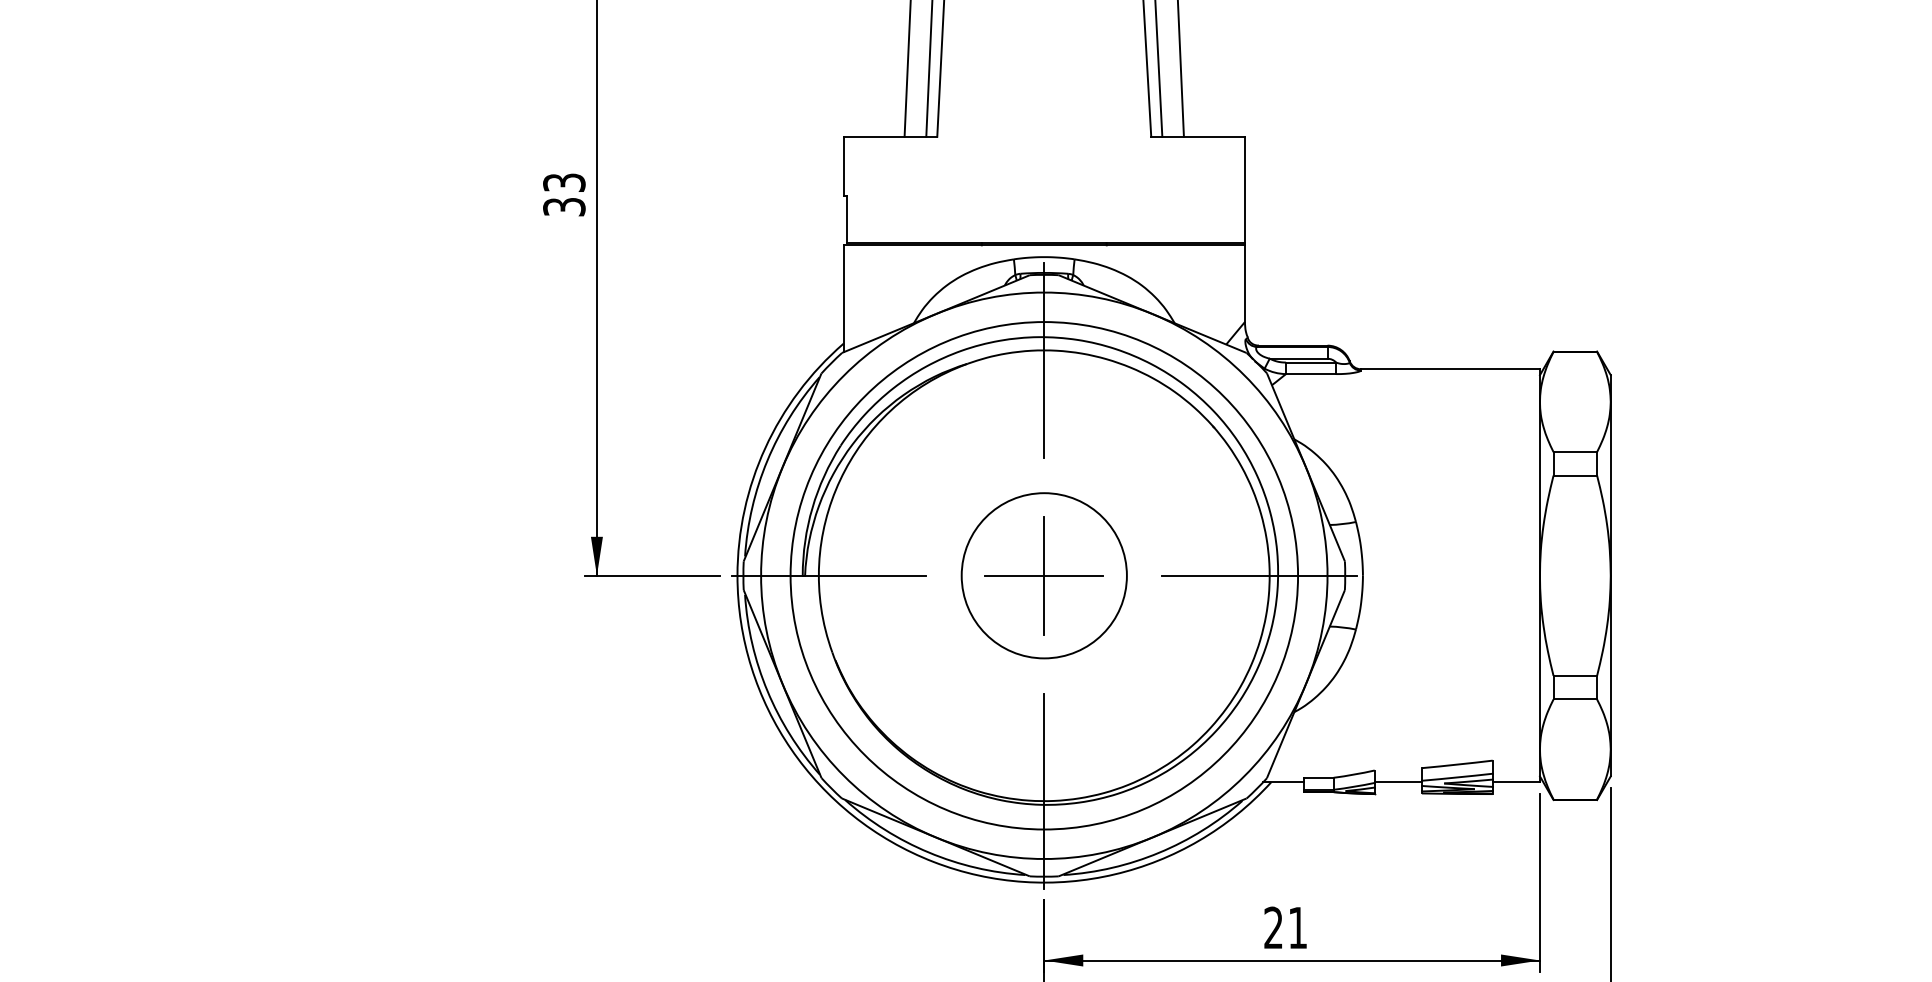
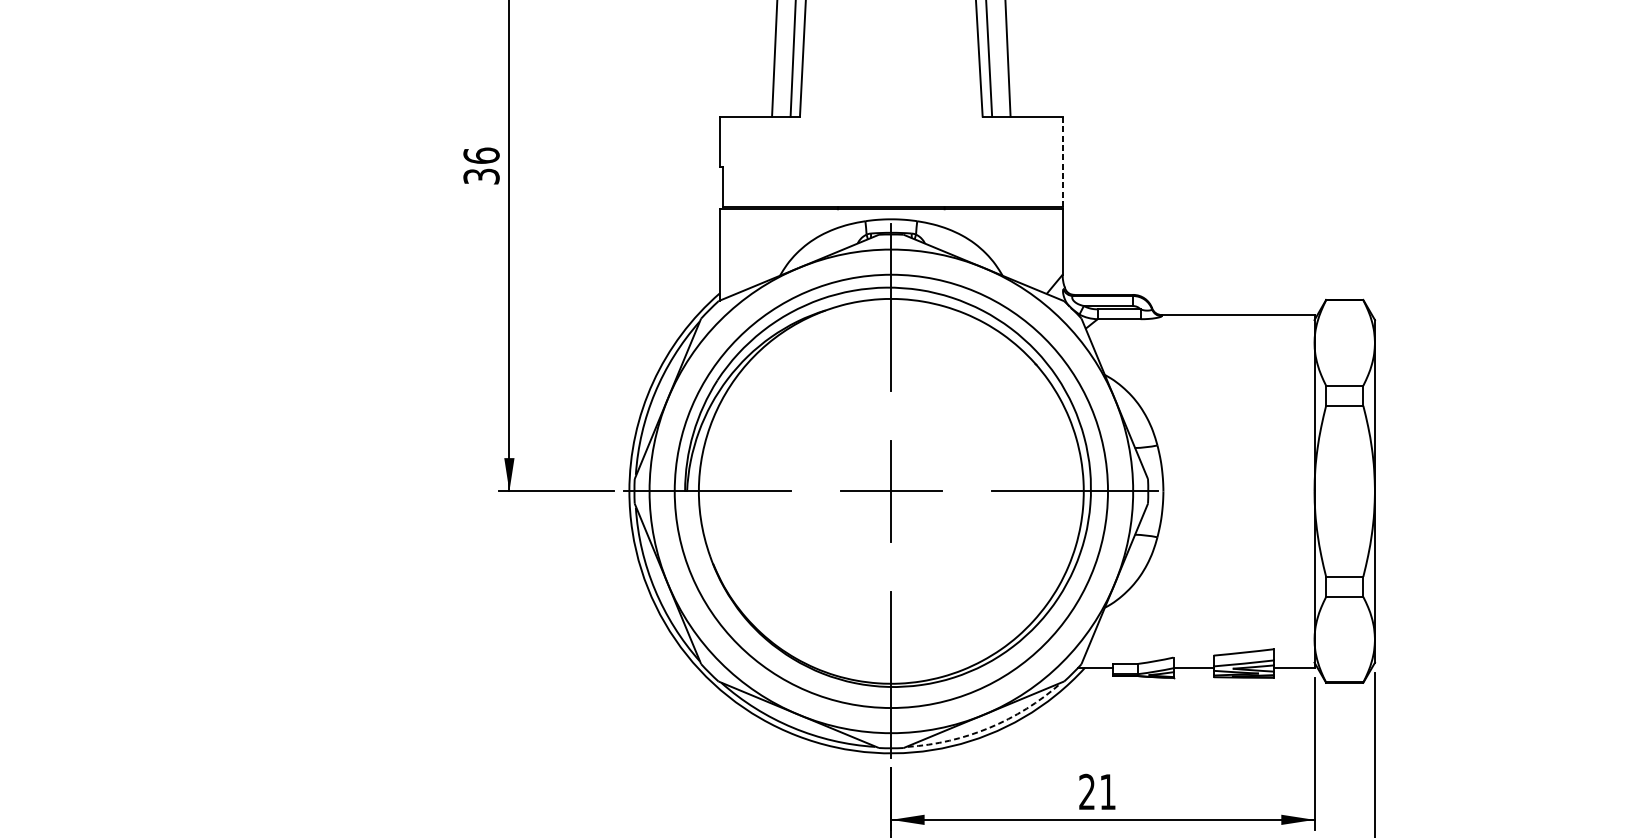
text: (564, 182) -> (481, 155), 33 -> 36
line: (1244, 189) -> (1062, 161), solid -> dashed
circle: (1043, 575) -> (890, 491), removed
arc: (1159, 852) -> (989, 727), solid -> dashed

